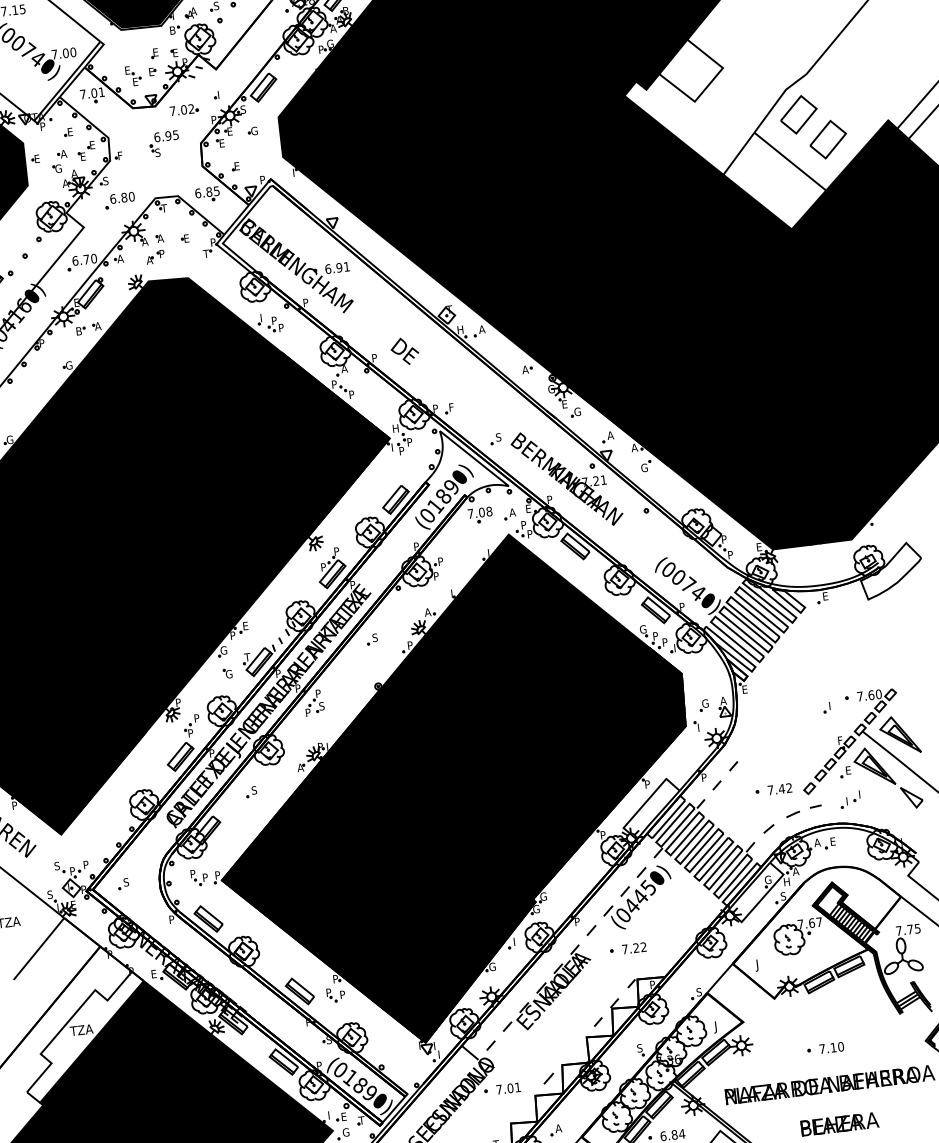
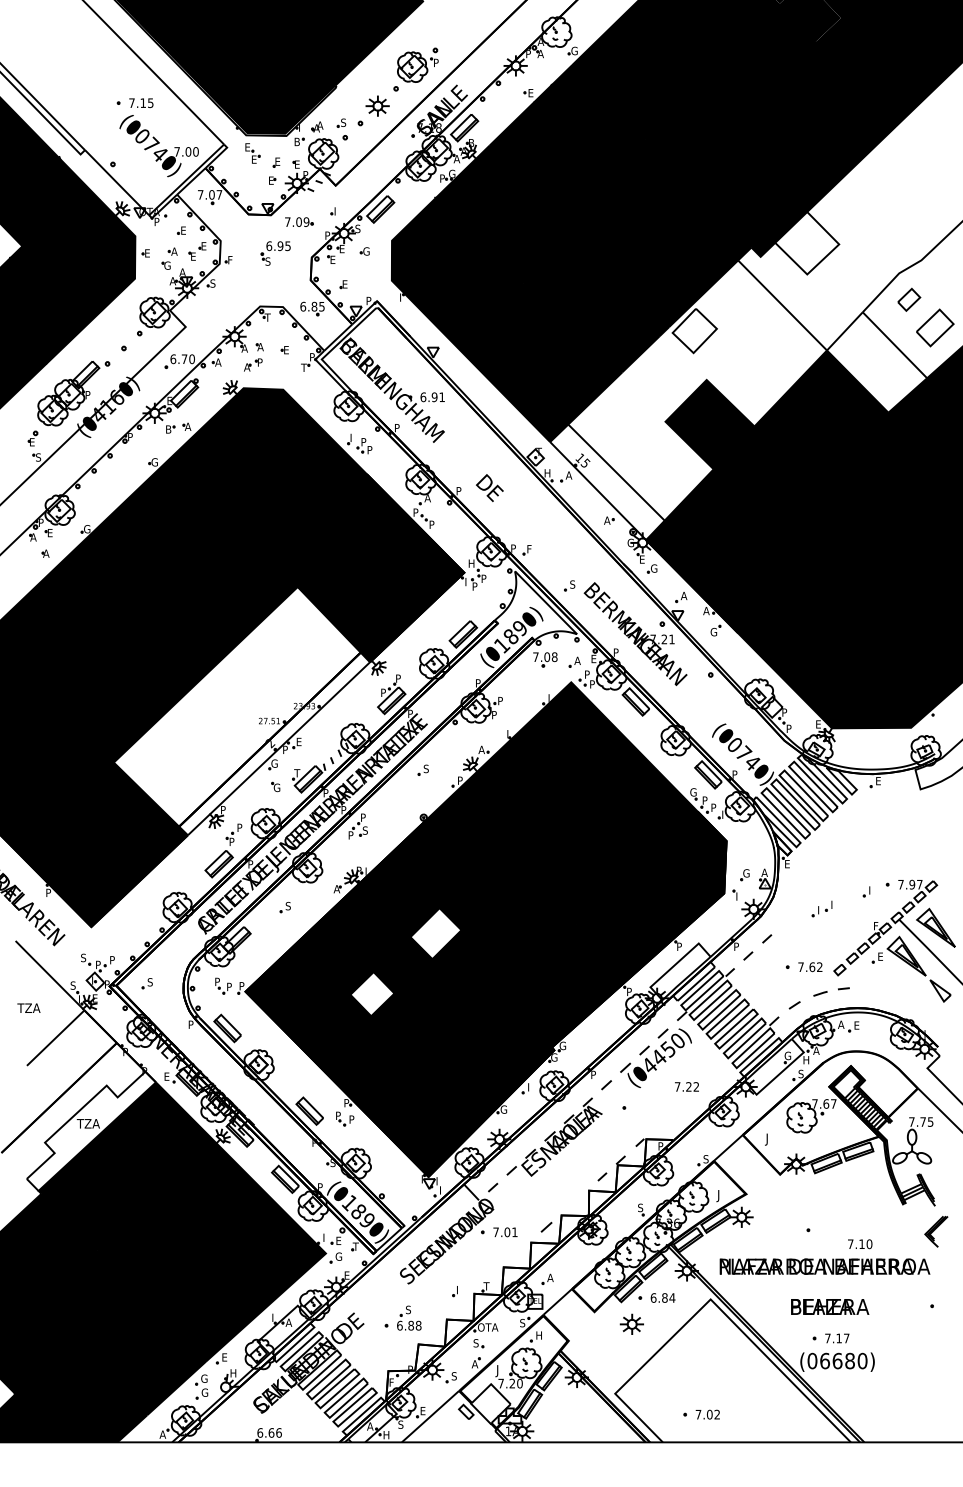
part: (133, 76) -> (252, 153), moved
text: (101, 91) -> (219, 194), 7.01 -> 7.07
text: (191, 108) -> (306, 221), 7.02 -> 7.09
part: (799, 114) -> (909, 299), size x0.6
part: (119, 200) -> (224, 304), removed
fill: (591, 240) -> (688, 400), removed
fill: (184, 602) -> (241, 711), removed
text: (874, 694) -> (915, 884), 7.60 -> 7.97
text: (782, 789) -> (812, 967), 7.42 -> 7.62
part: (849, 799) -> (821, 908), moved
fill: (403, 800) -> (435, 933), removed
fill: (348, 868) -> (372, 994), removed
text: (633, 947) -> (686, 1086), moved
text: (832, 1048) -> (860, 1244), moved

